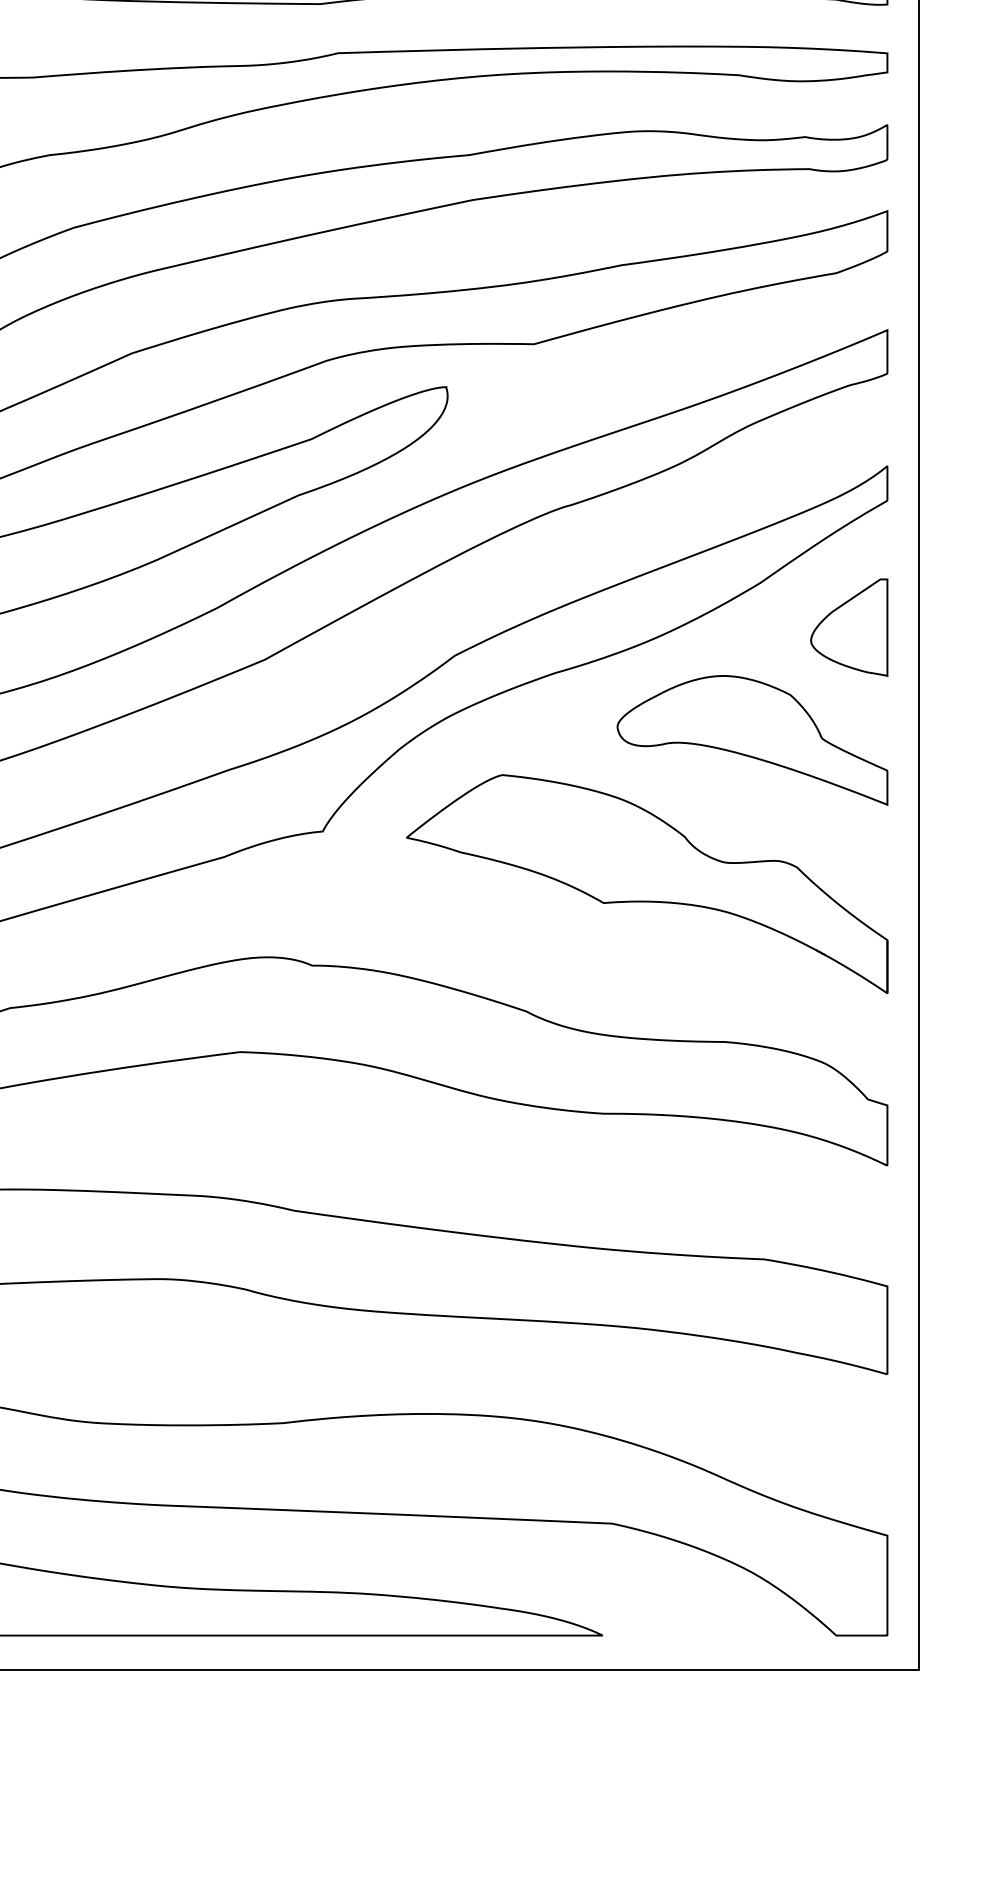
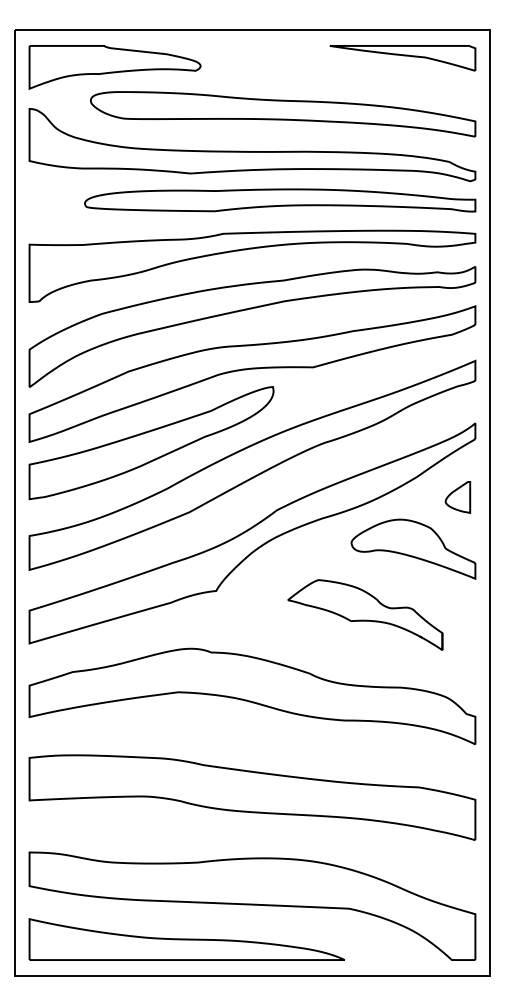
part: (848, 627) -> (457, 497), size x0.7
part: (647, 882) -> (365, 614), size x0.7

